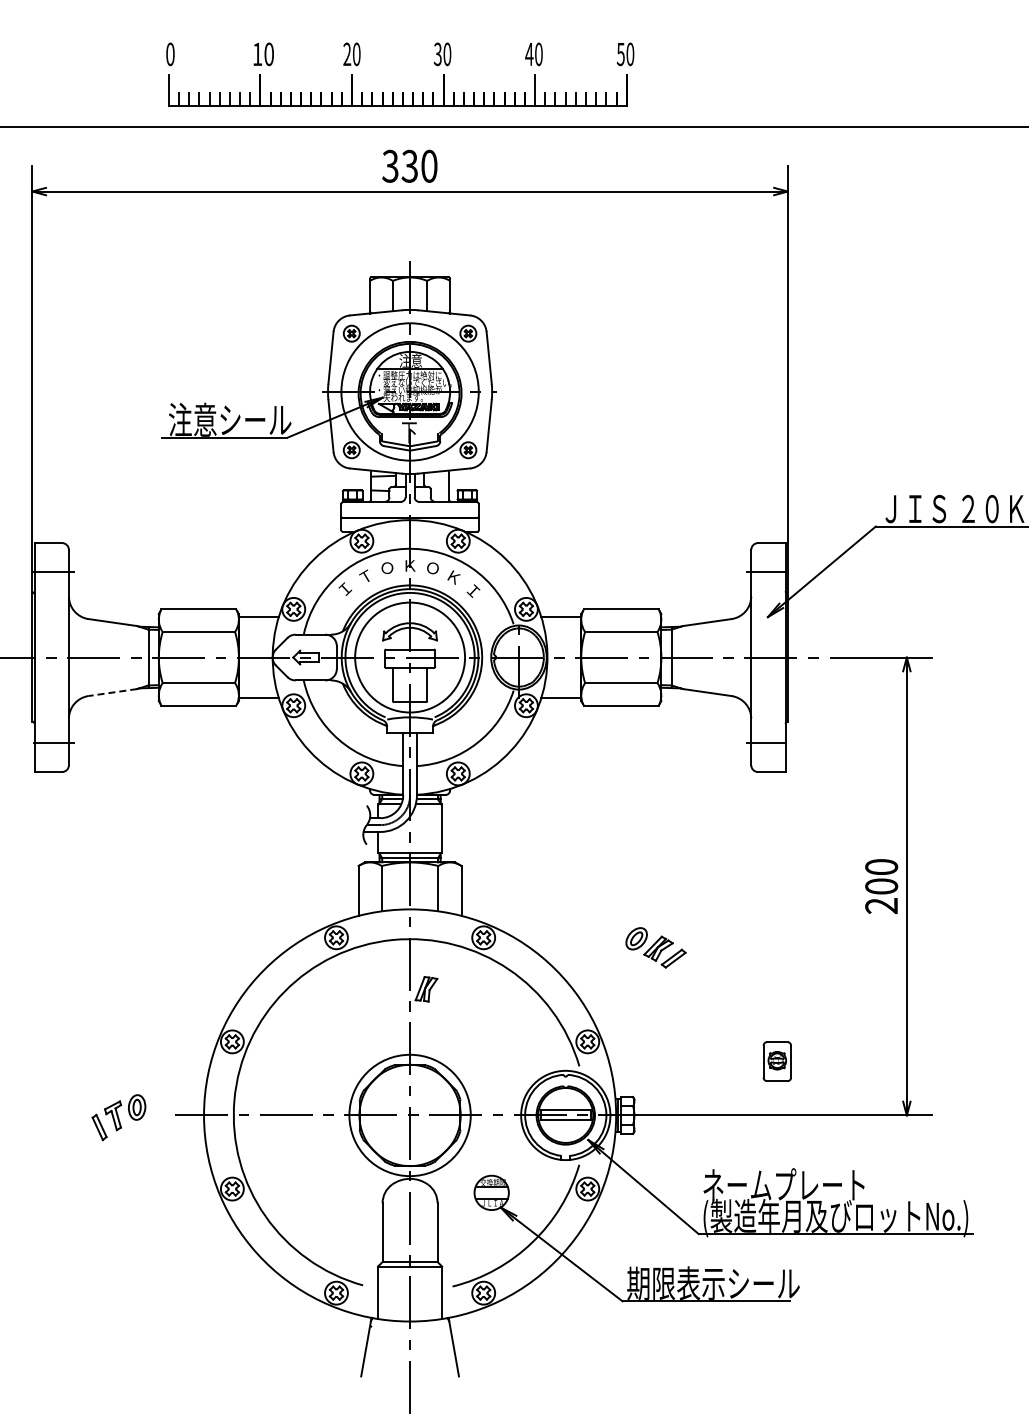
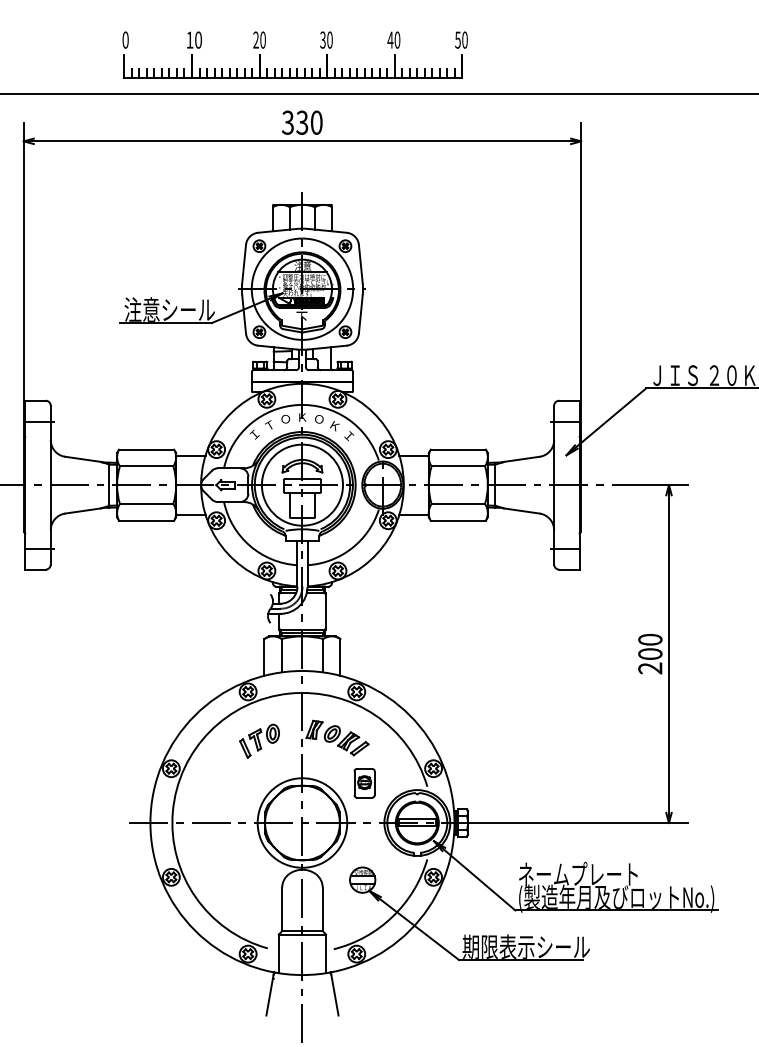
line: (112, 692) -> (82, 510), dashed -> solid
part: (655, 947) -> (346, 740), moved
part: (776, 1061) -> (364, 783), moved
part: (118, 1117) -> (259, 741), moved

